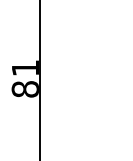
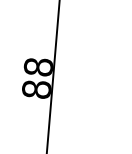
text: (24, 67) -> (37, 66), 81 -> 88

